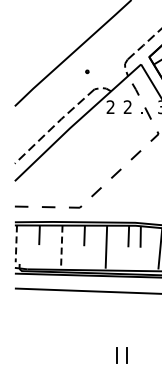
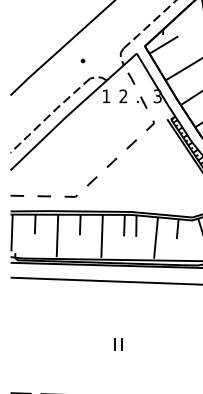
text: (110, 106) -> (106, 95), 2 -> 1
line: (16, 244) -> (12, 233), dashed -> solid
line: (61, 247) -> (57, 236), dashed -> solid
part: (122, 355) -> (118, 344), size x0.71

